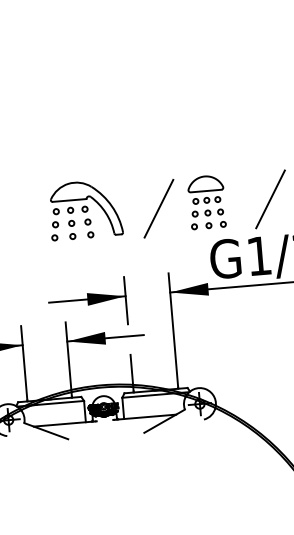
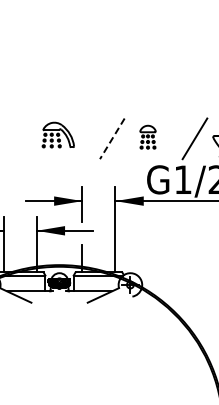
part: (206, 202) -> (147, 137), size x0.6
part: (85, 208) -> (58, 134), size x0.6
line: (159, 208) -> (112, 138), solid -> dashed

